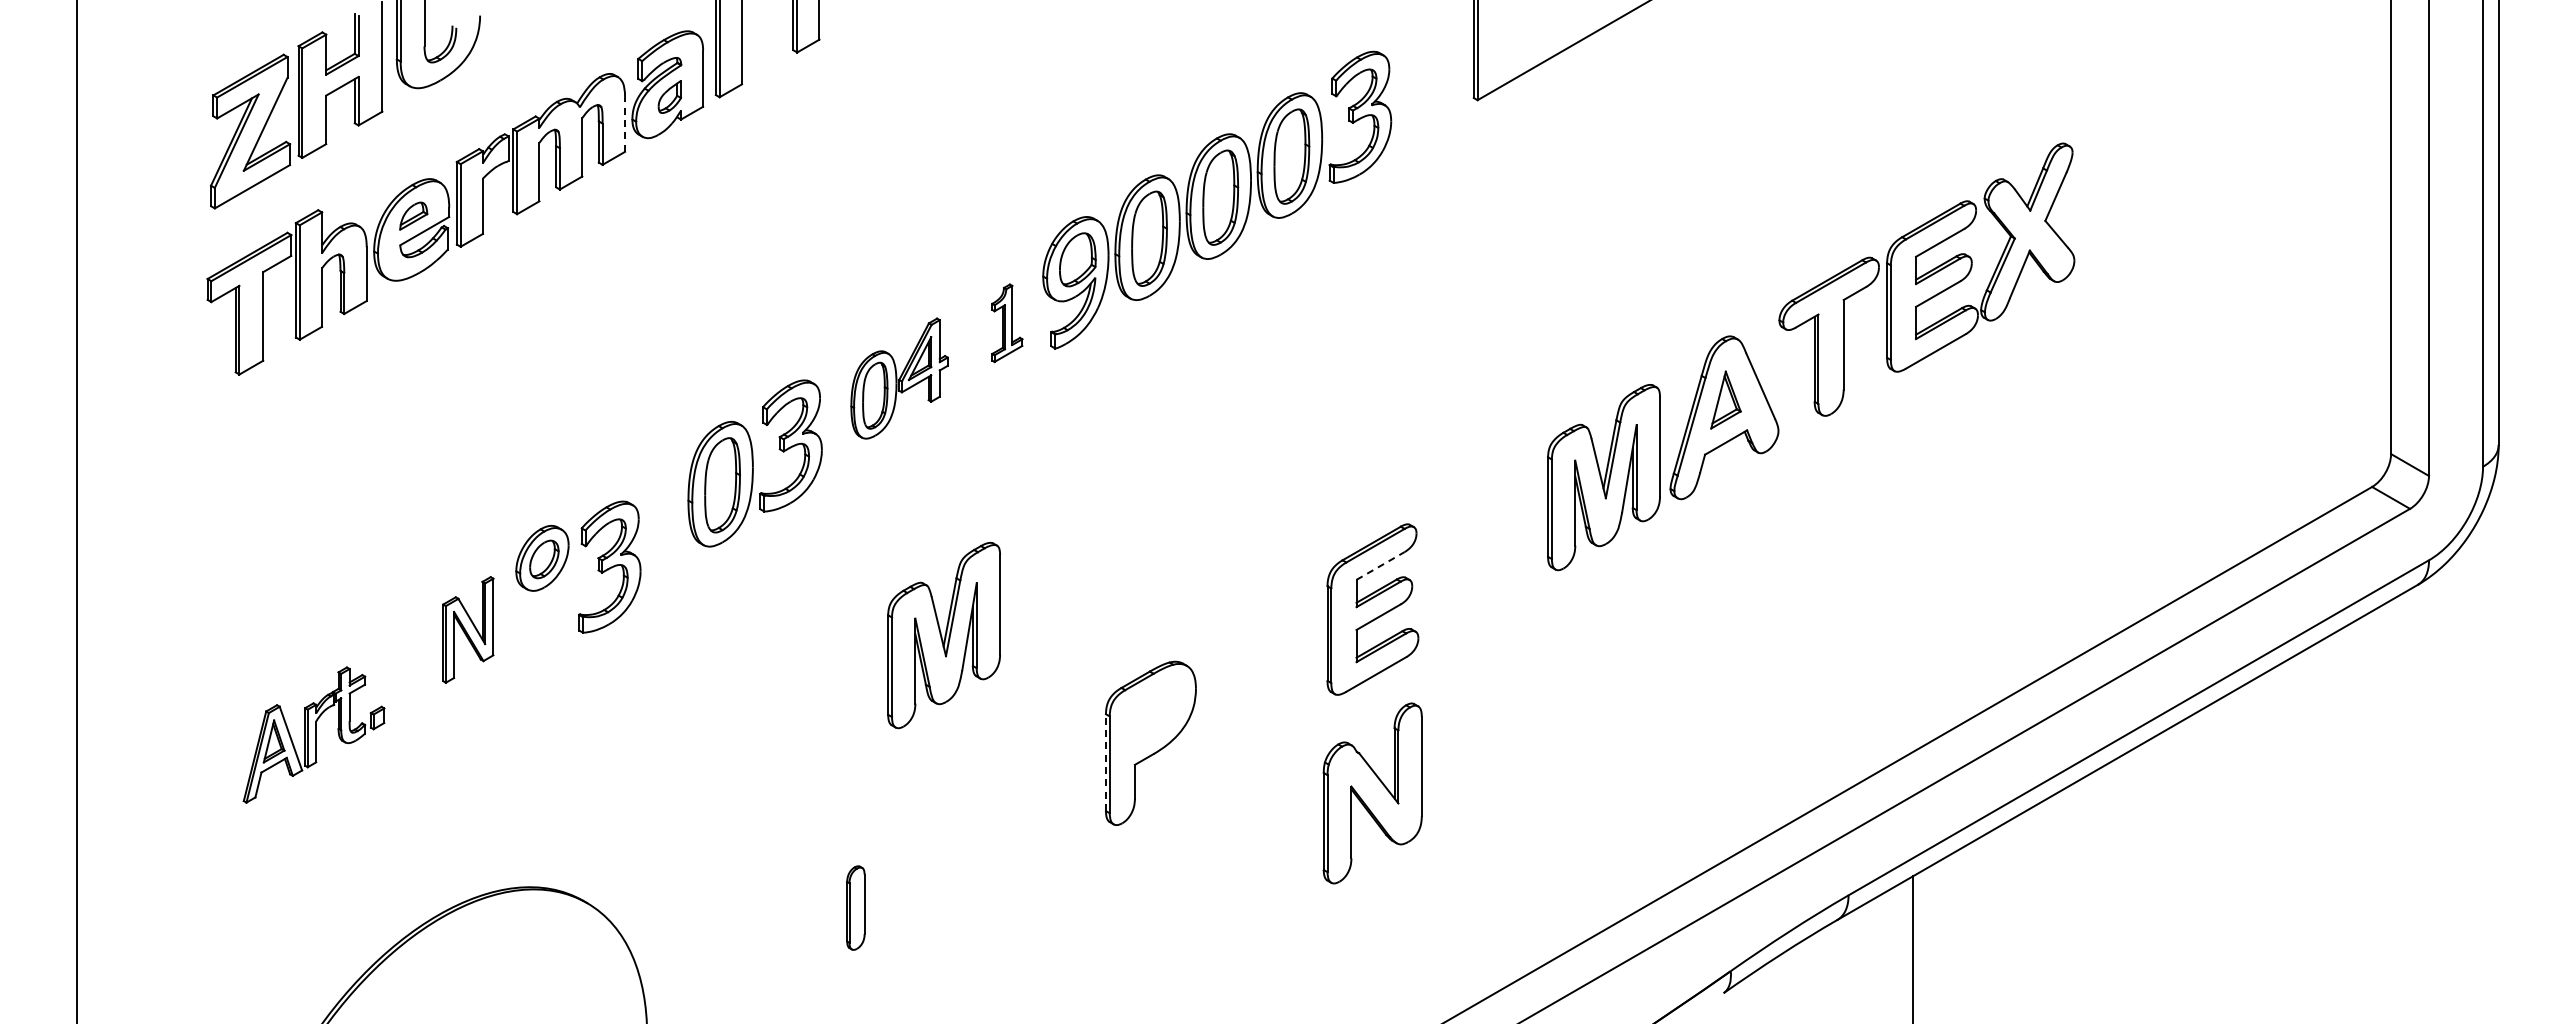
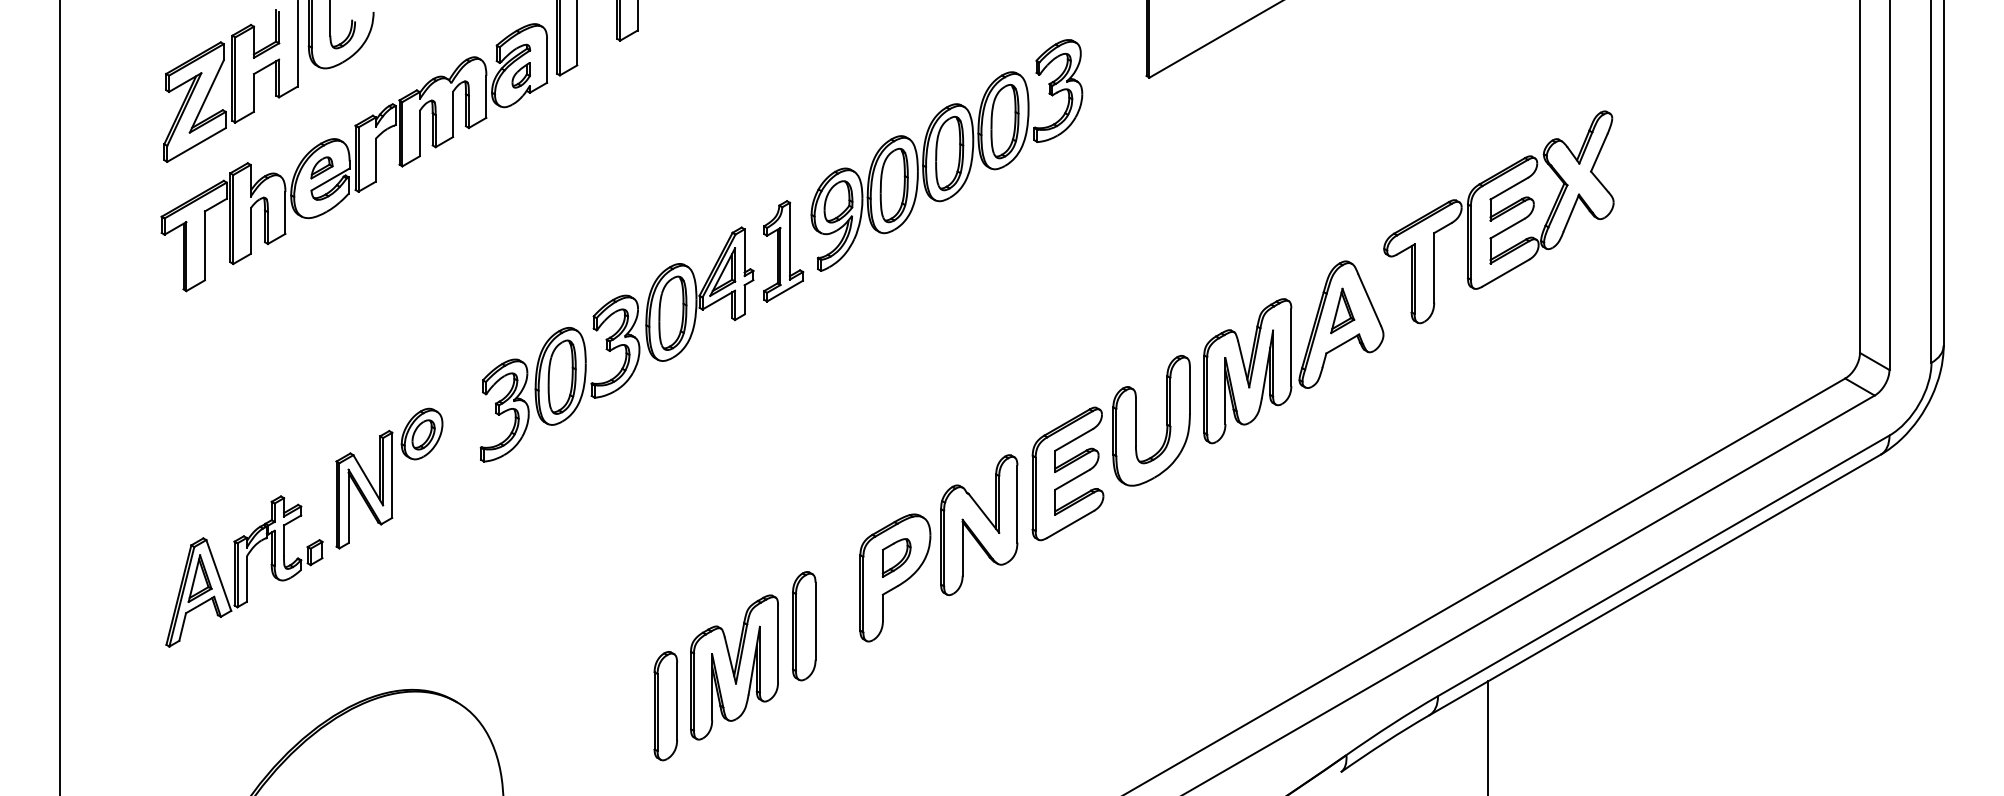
line: (625, 124) -> (486, 96), dashed -> solid
part: (1007, 322) -> (783, 250), size x1.67
part: (899, 378) -> (699, 294), size x1.43
part: (1499, 546) -> (1166, 424), added
line: (1380, 565) -> (1073, 439), dashed -> solid
part: (609, 566) -> (504, 410), moved
part: (468, 629) -> (364, 489), size x1.43
part: (943, 635) -> (734, 667), moved
part: (1152, 717) -> (896, 557), added
part: (313, 734) -> (244, 571), size x1.43
line: (1105, 762) -> (860, 592), dashed -> solid
part: (1372, 793) -> (979, 525), moved
part: (1033, 804) -> (804, 625), added
part: (855, 907) -> (665, 705), size x1.67

